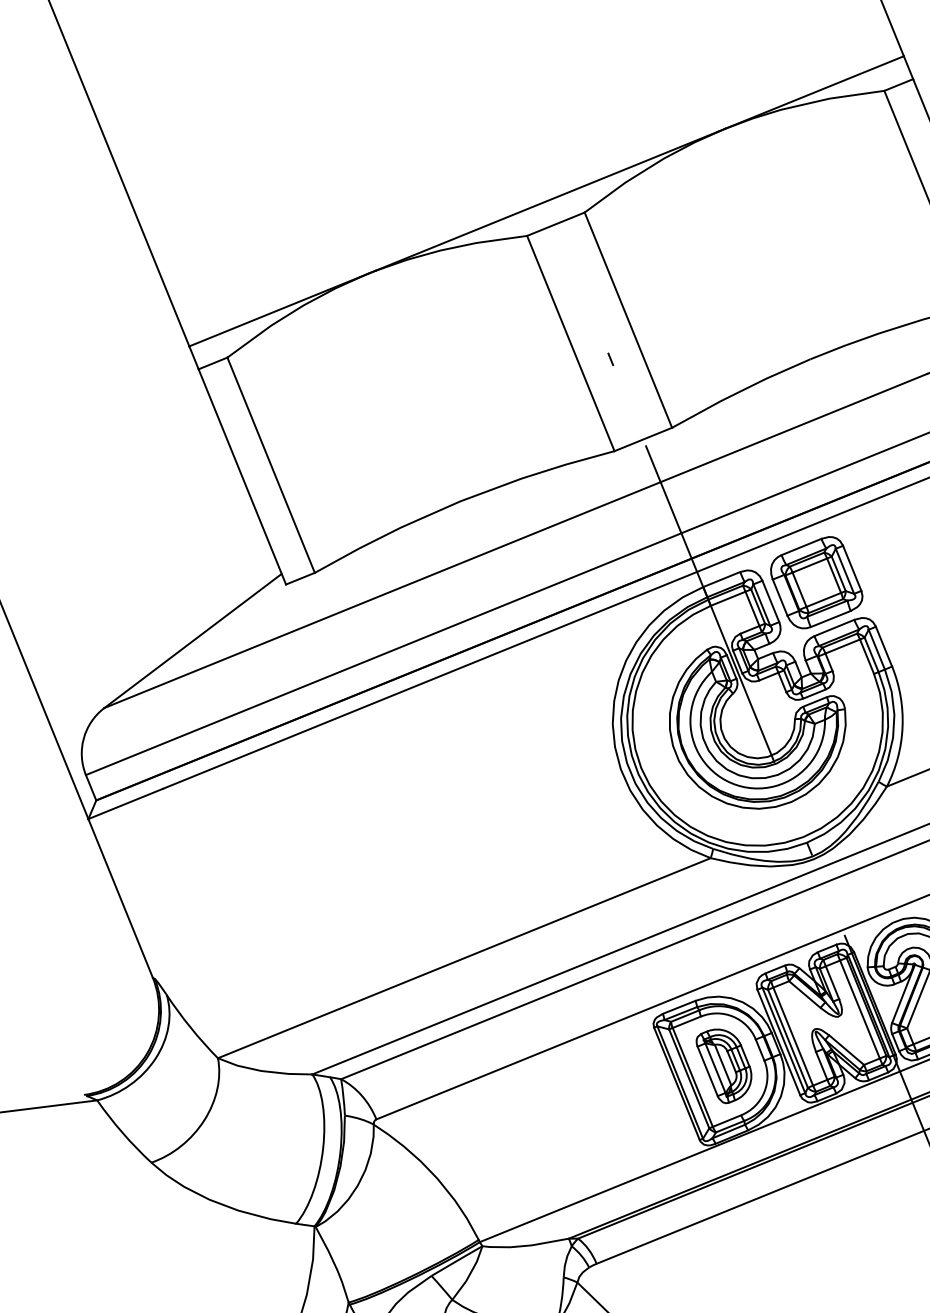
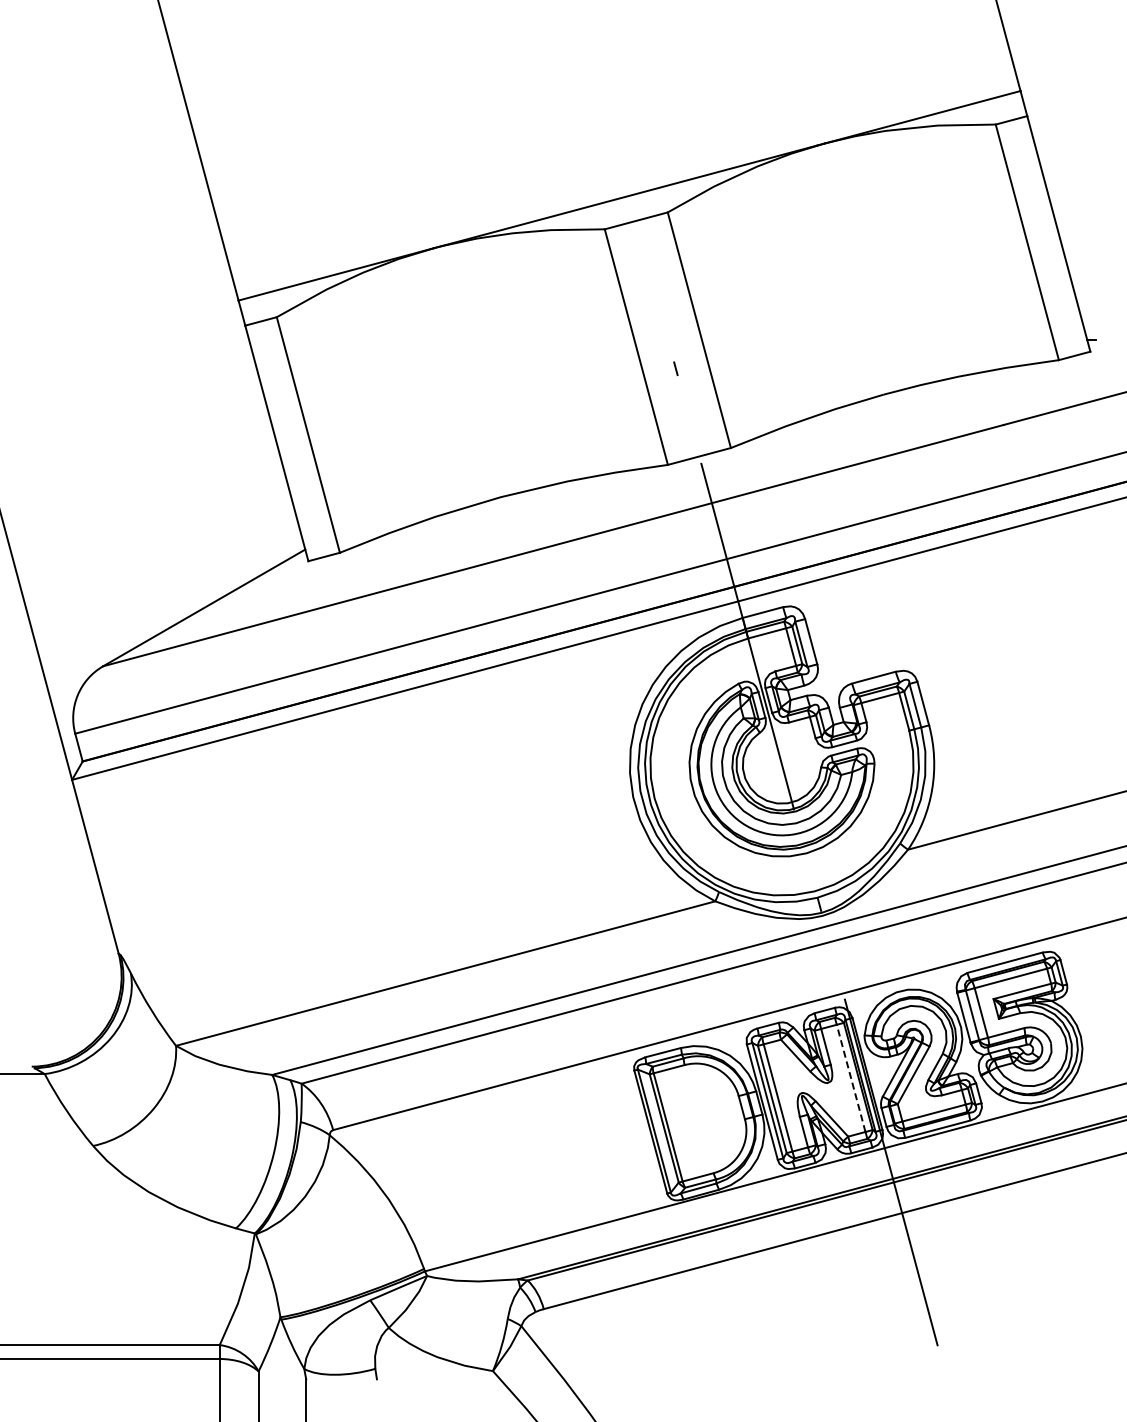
part: (816, 583) -> (861, 628), removed
line: (860, 1008) -> (851, 1077), solid -> dashed
part: (724, 1065) -> (702, 1119), removed

